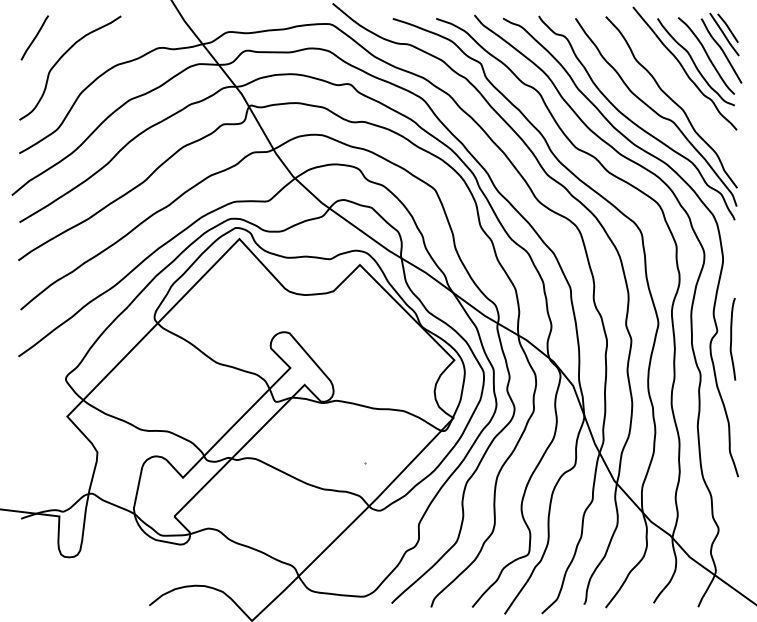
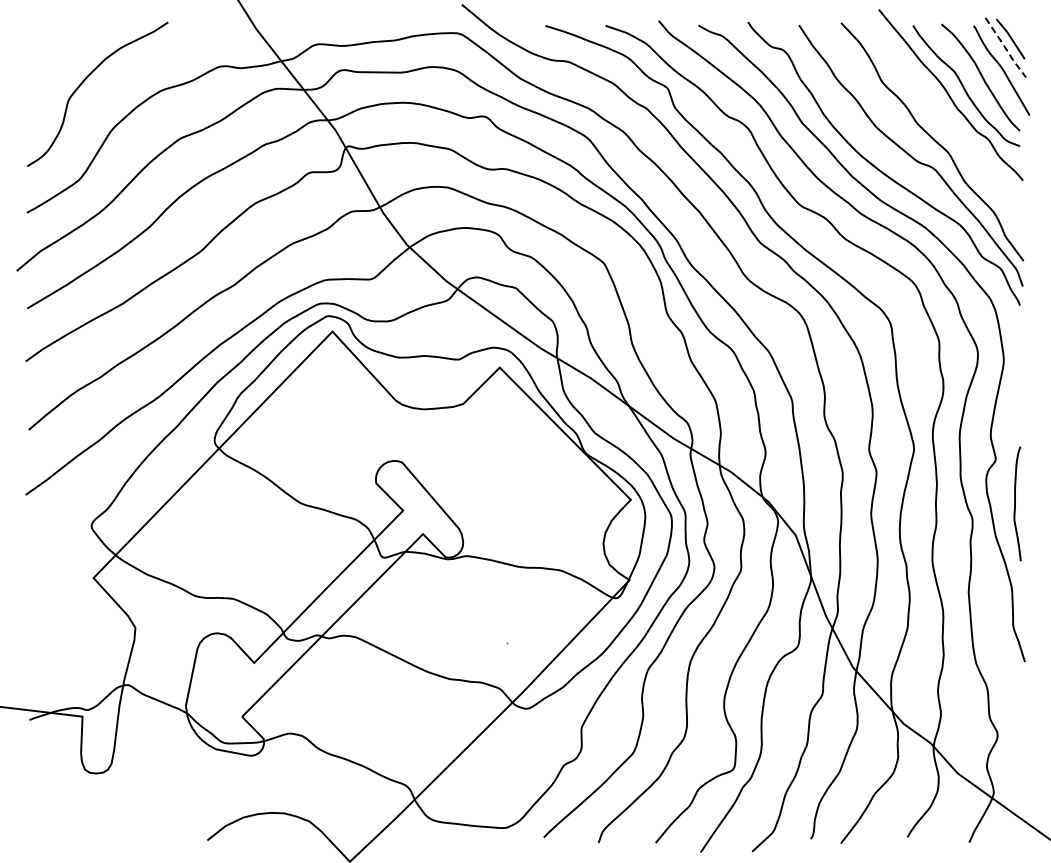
line: (724, 35) -> (1005, 48), solid -> dashed
line: (34, 37) -> (48, 52), removed
curve: (731, 339) -> (1015, 503), moved

